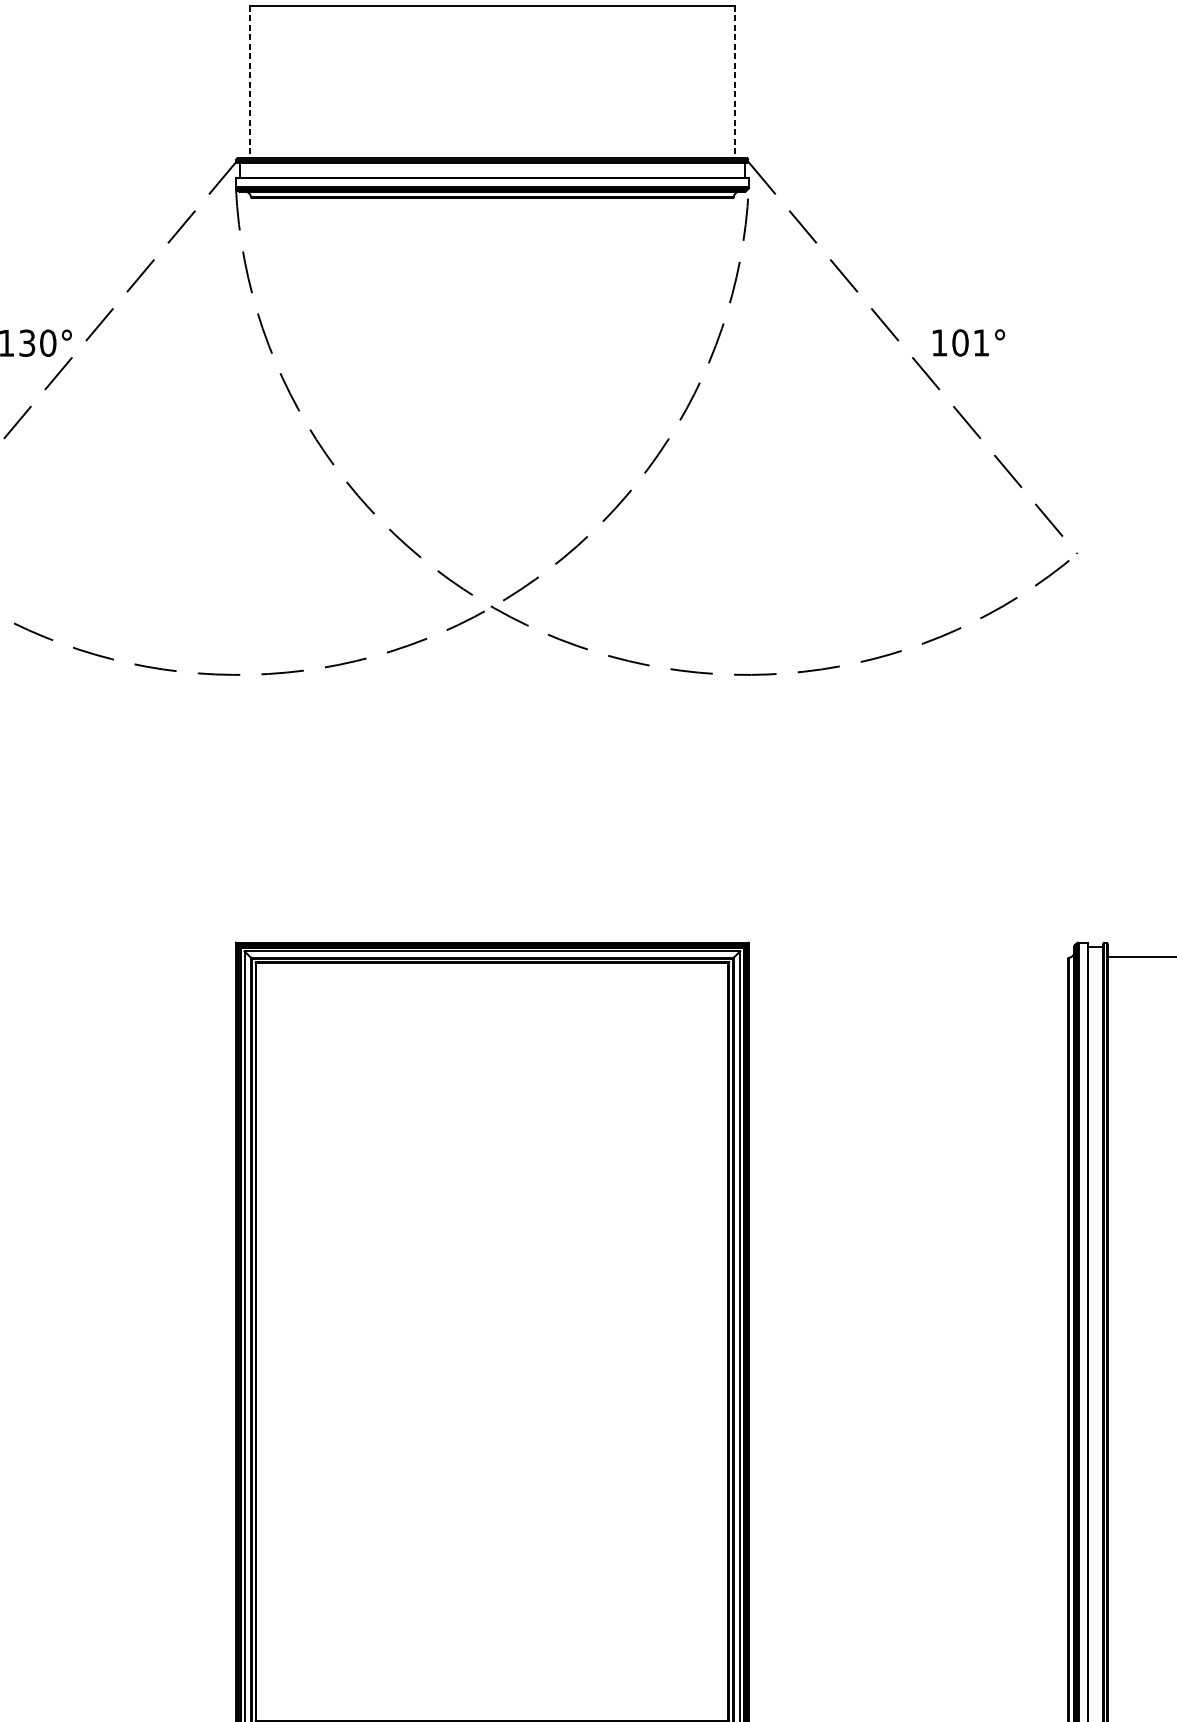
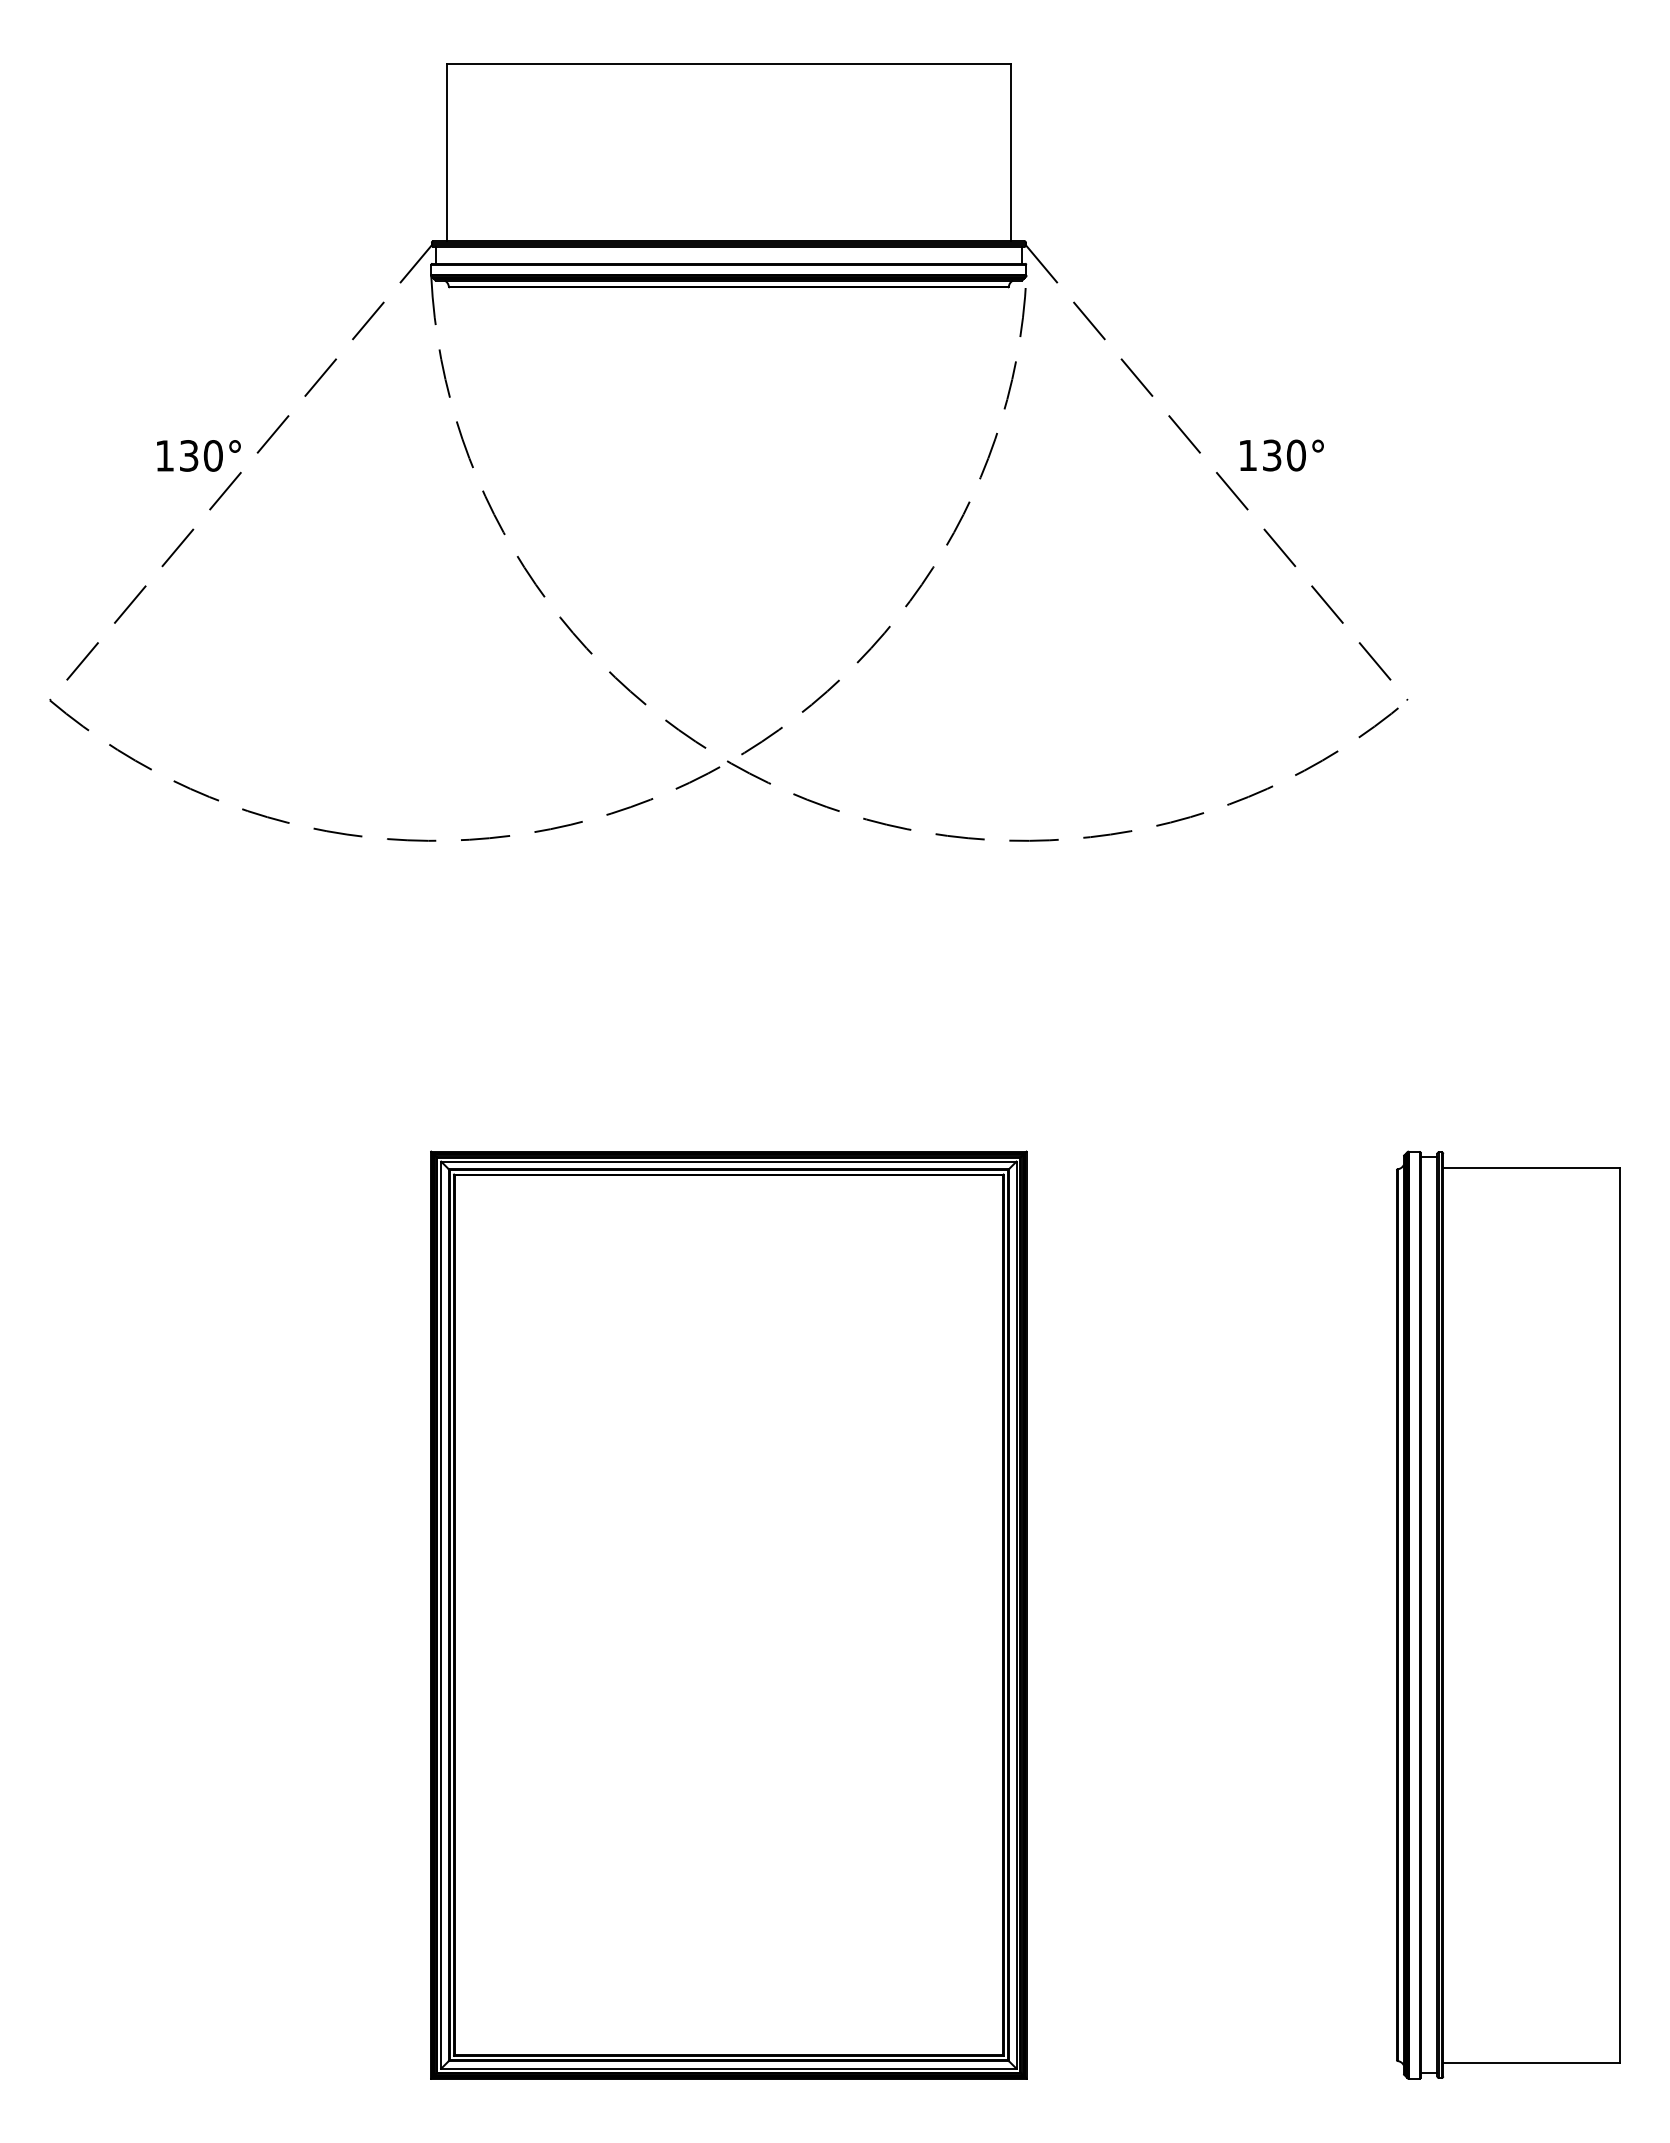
line: (249, 82) -> (447, 153), dashed -> solid
line: (735, 82) -> (1010, 153), dashed -> solid
text: (970, 342) -> (1283, 455), 101° -> 130°

